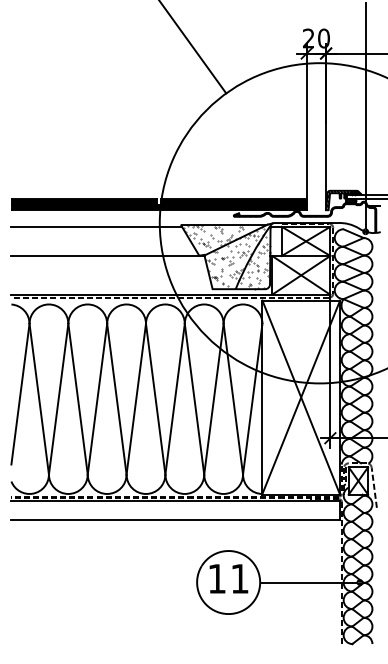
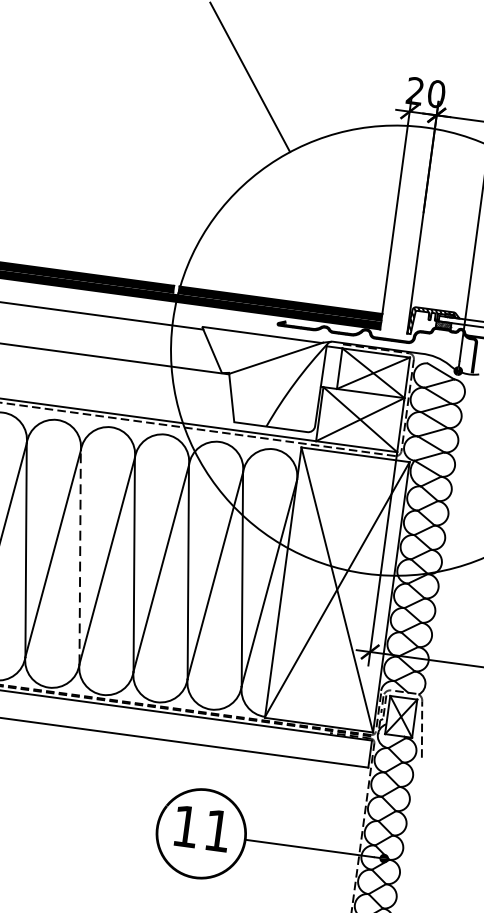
hatch: (226, 256) -> (259, 379), removed
line: (116, 399) -> (79, 557), solid -> dashed

